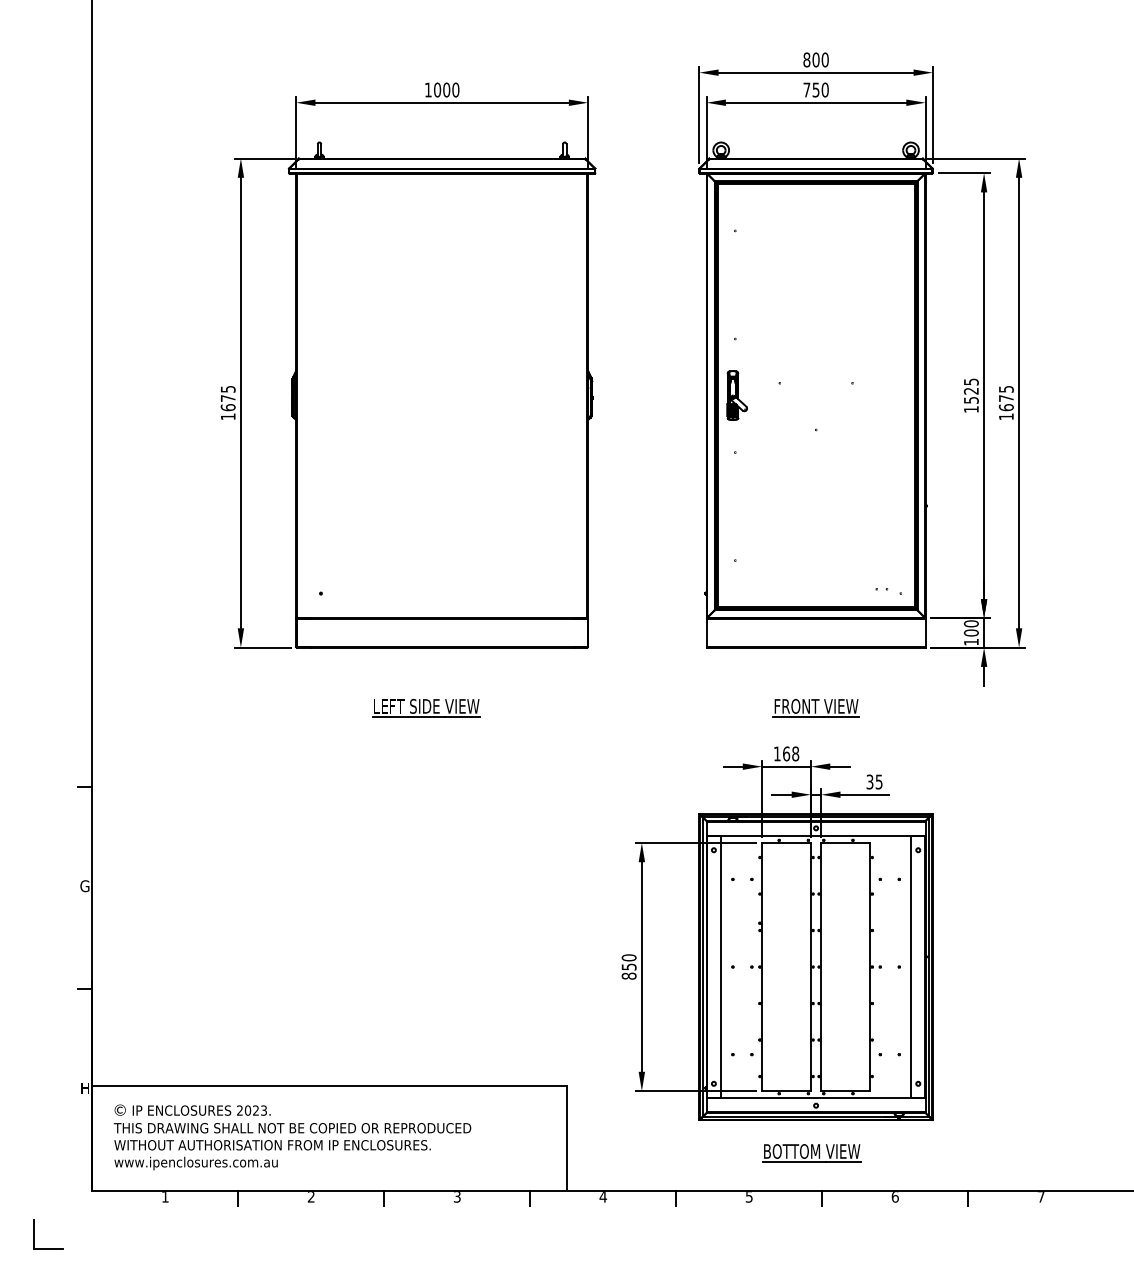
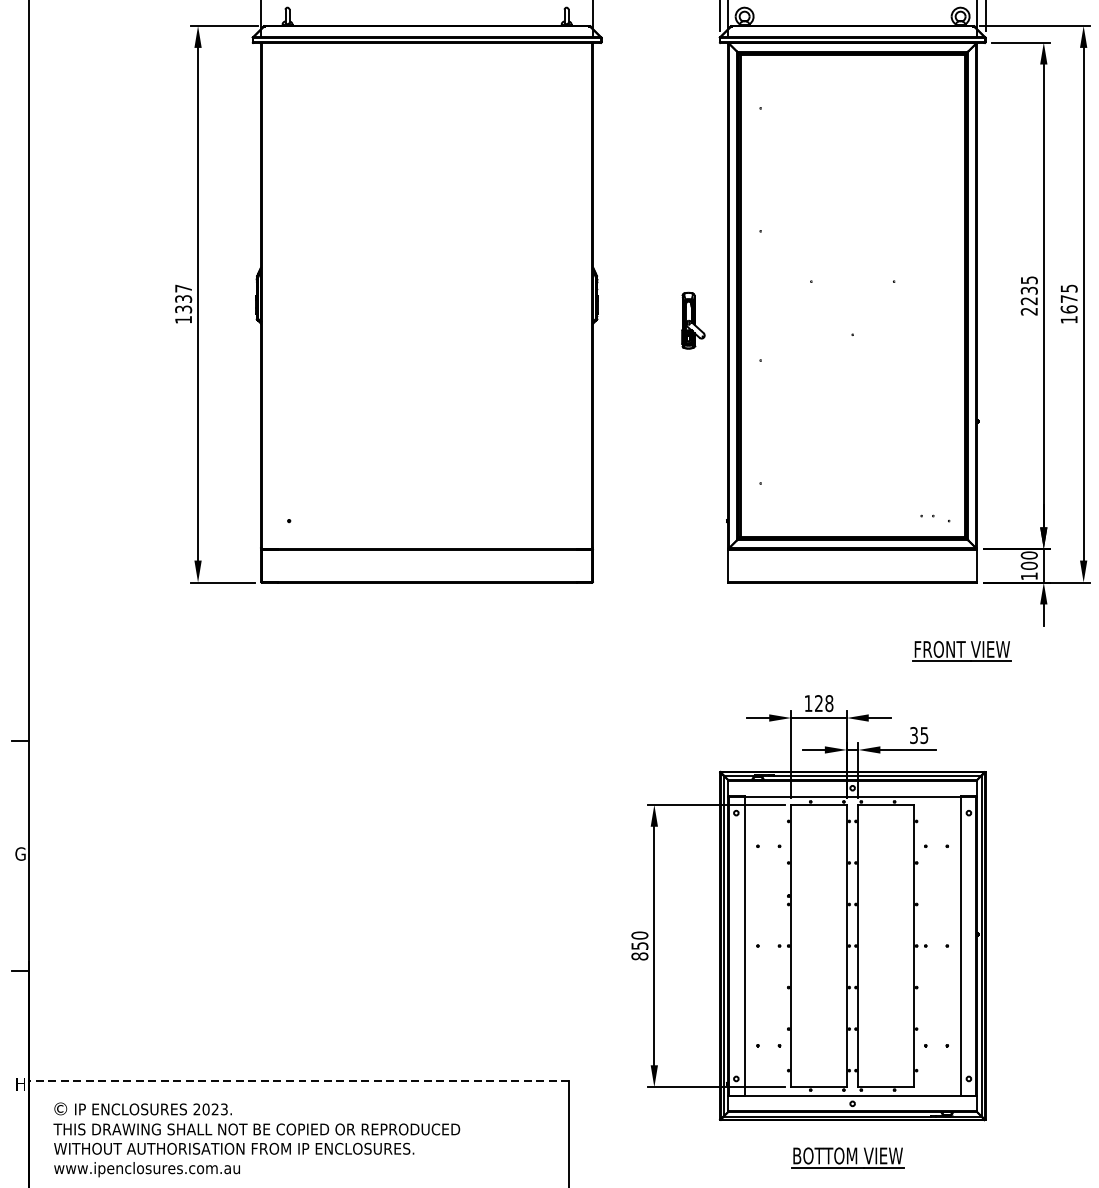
part: (736, 395) -> (692, 320), moved
text: (227, 398) -> (182, 299), 1675 -> 1337
text: (970, 399) -> (1028, 300), 1525 -> 2235
part: (426, 707) -> (409, 650), removed
part: (815, 708) -> (961, 651), moved
text: (786, 753) -> (818, 703), 168 -> 128
line: (329, 1085) -> (298, 1080), solid -> dashed

